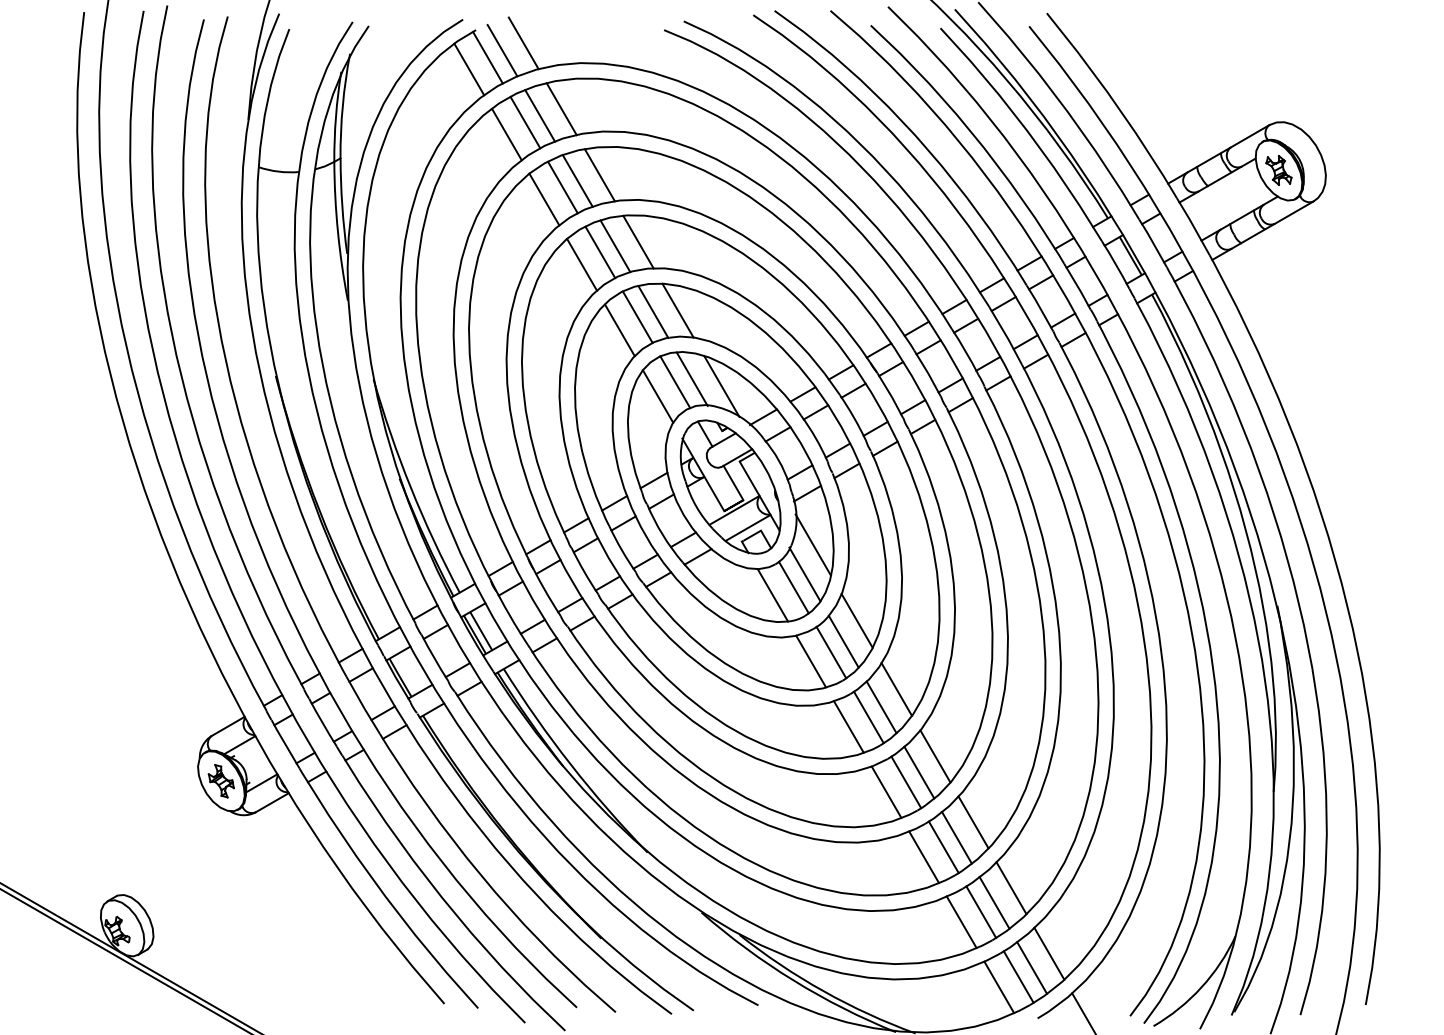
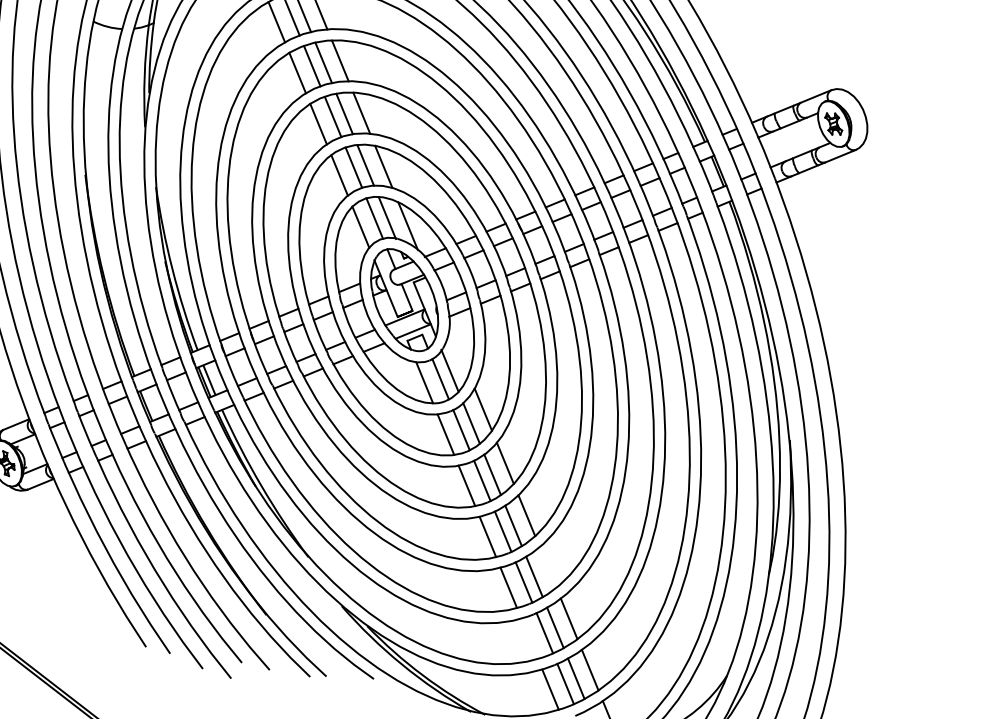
line: (812, 544) -> (458, 349), removed
line: (973, 822) -> (548, 567), removed
line: (961, 922) -> (529, 638), removed

